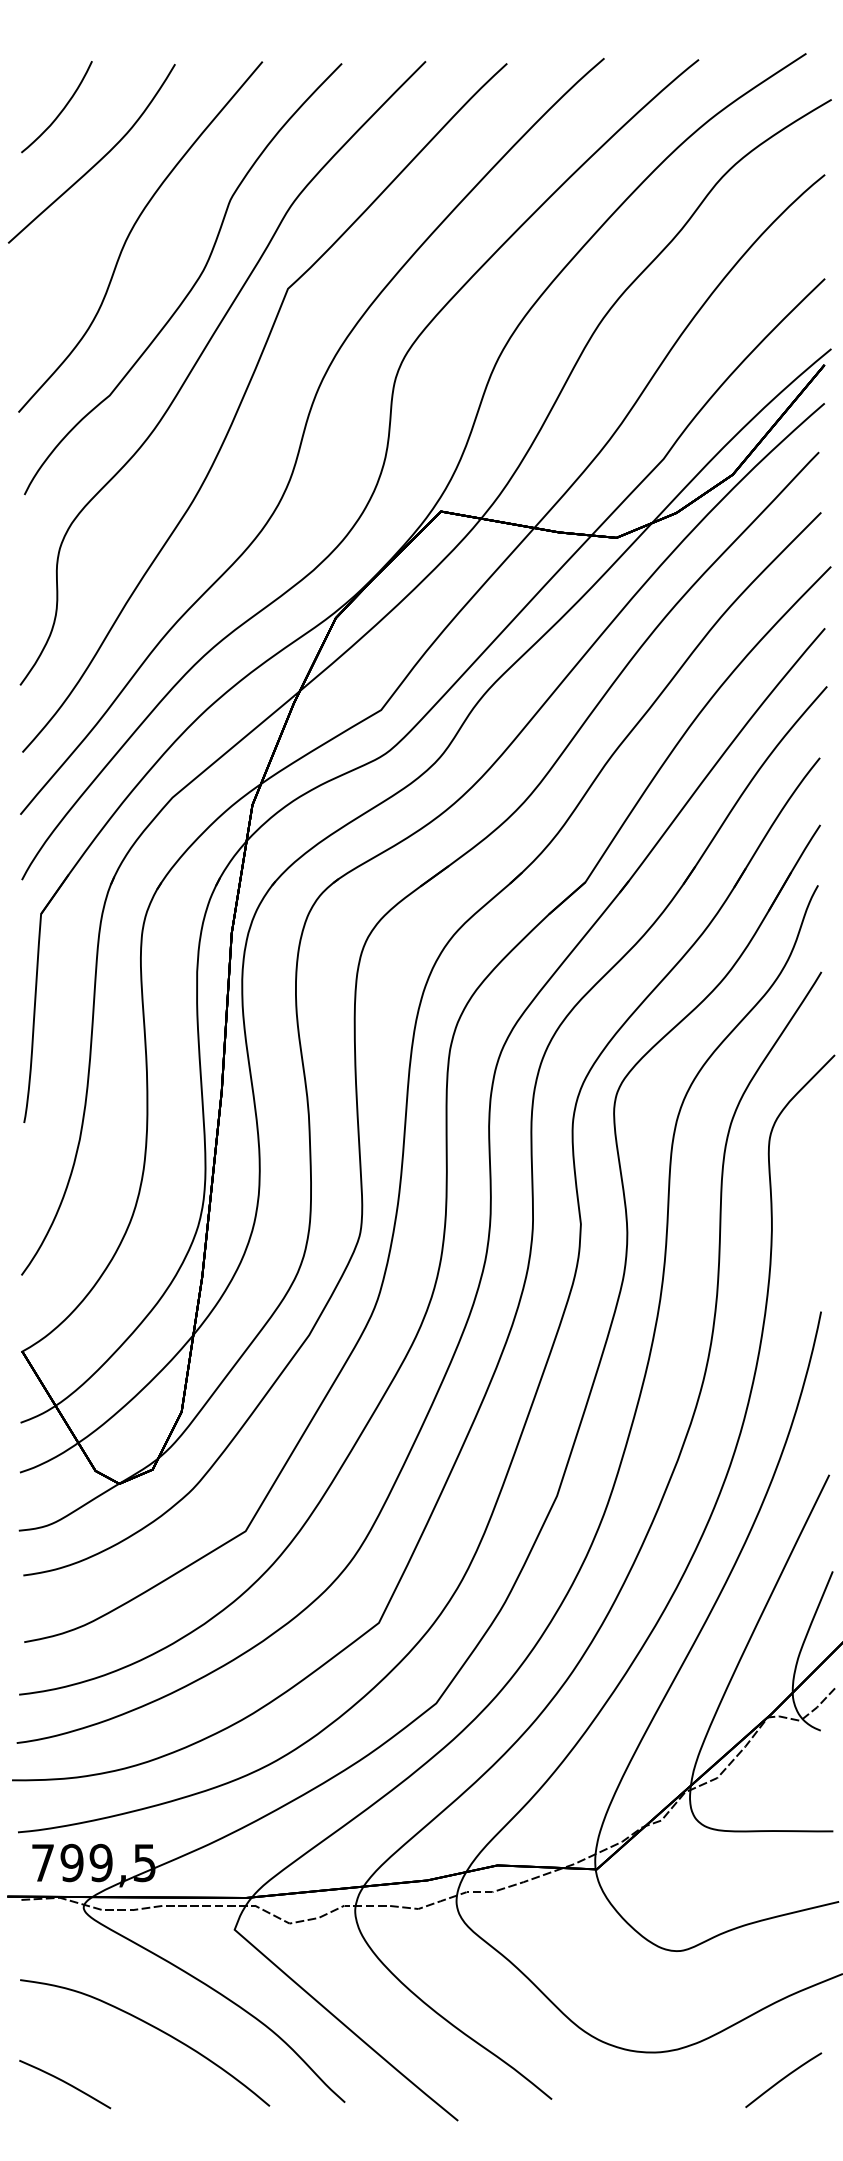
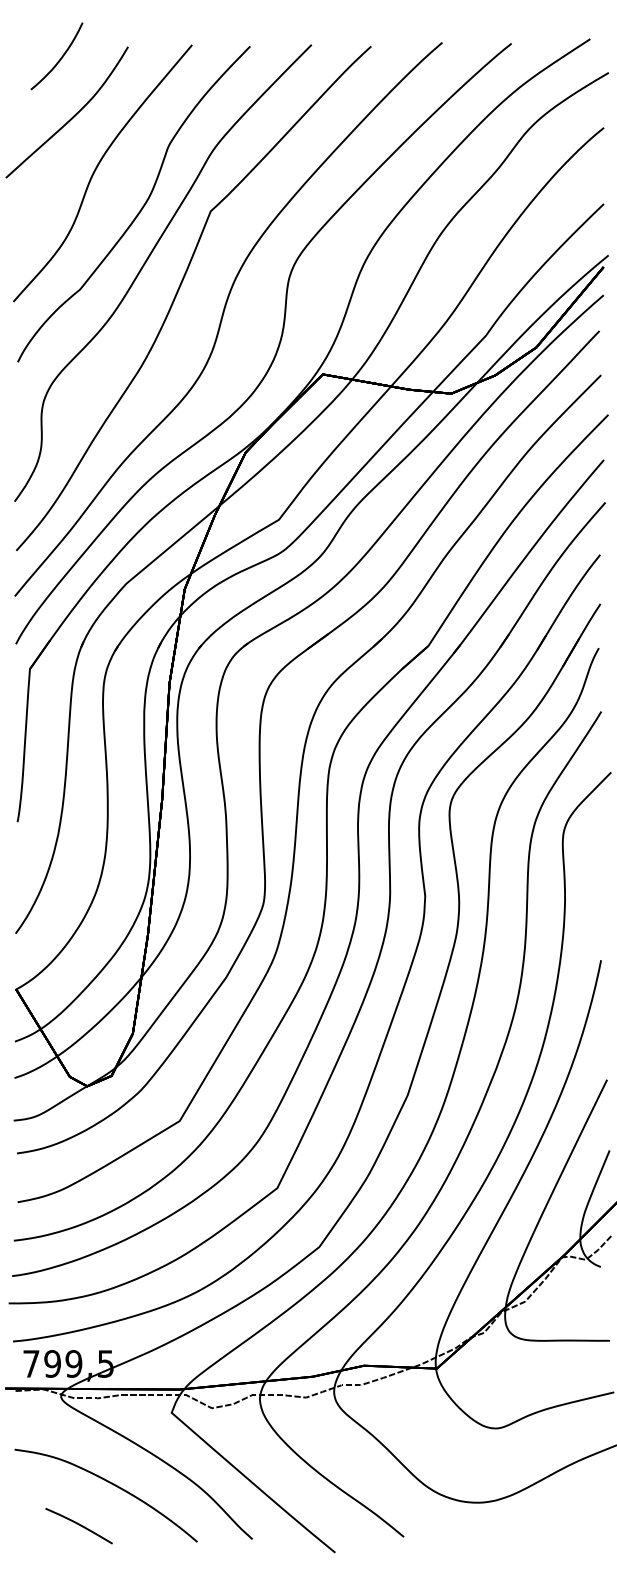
curve: (60, 111) -> (59, 59), moved
curve: (783, 2079) -> (573, 1522), removed
curve: (65, 2083) -> (79, 1525), moved

